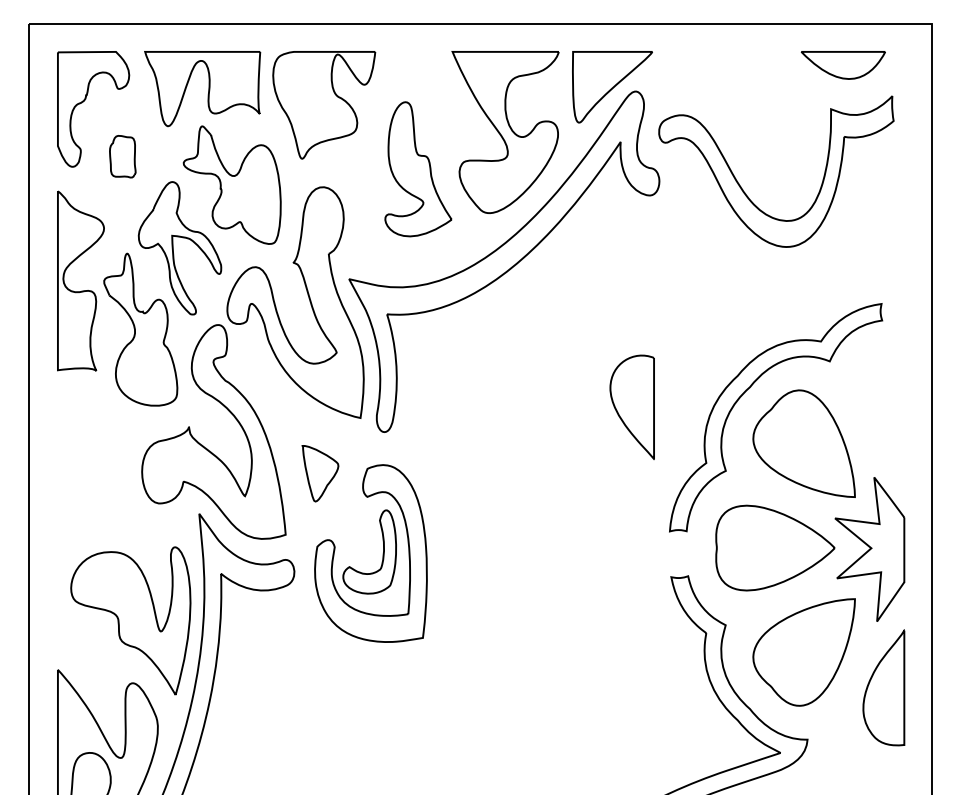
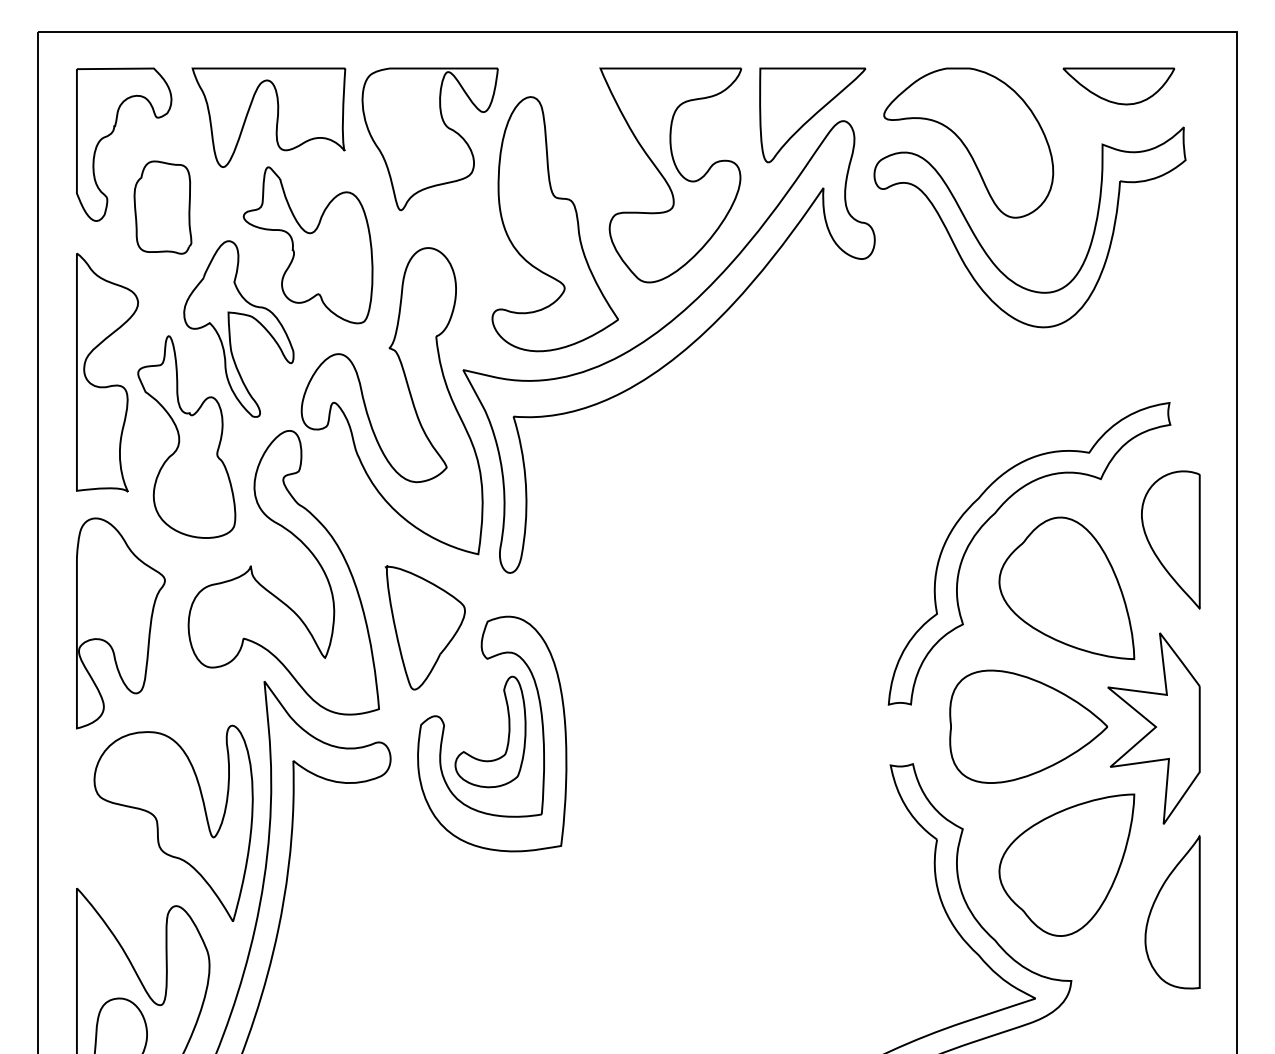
part: (730, 107) -> (968, 142), added
part: (122, 156) -> (162, 207), size x1.67
part: (417, 169) -> (554, 224), size x1.43
part: (632, 406) -> (1170, 539), moved
part: (90, 470) -> (120, 623), added
part: (319, 473) -> (424, 627), size x1.67

